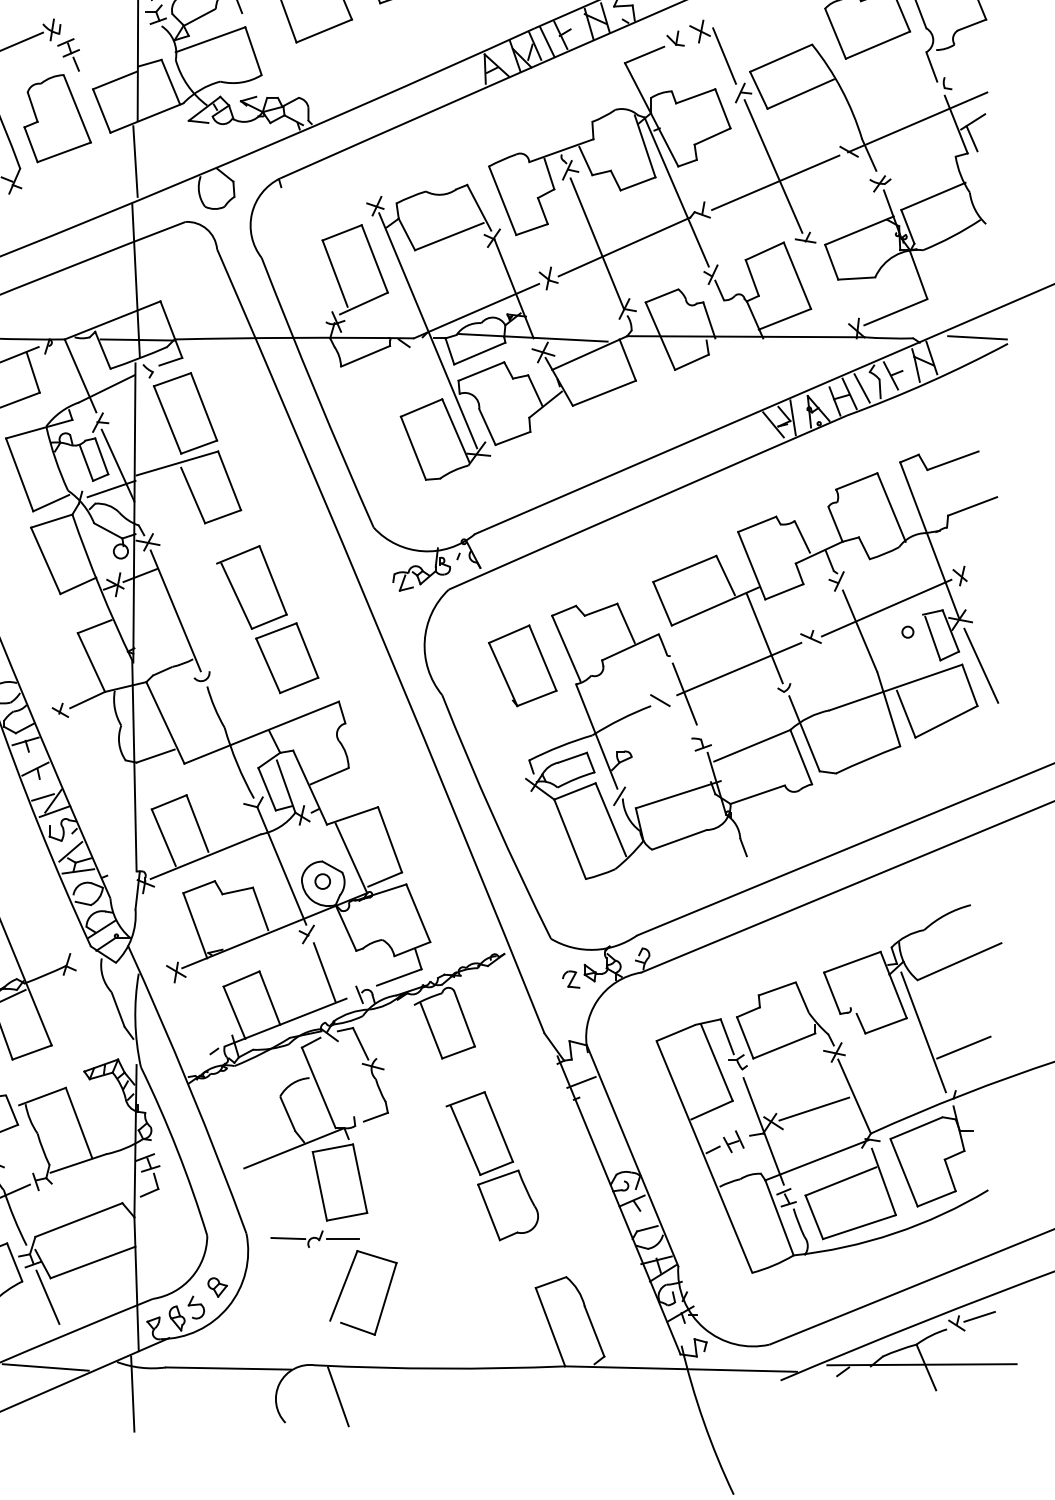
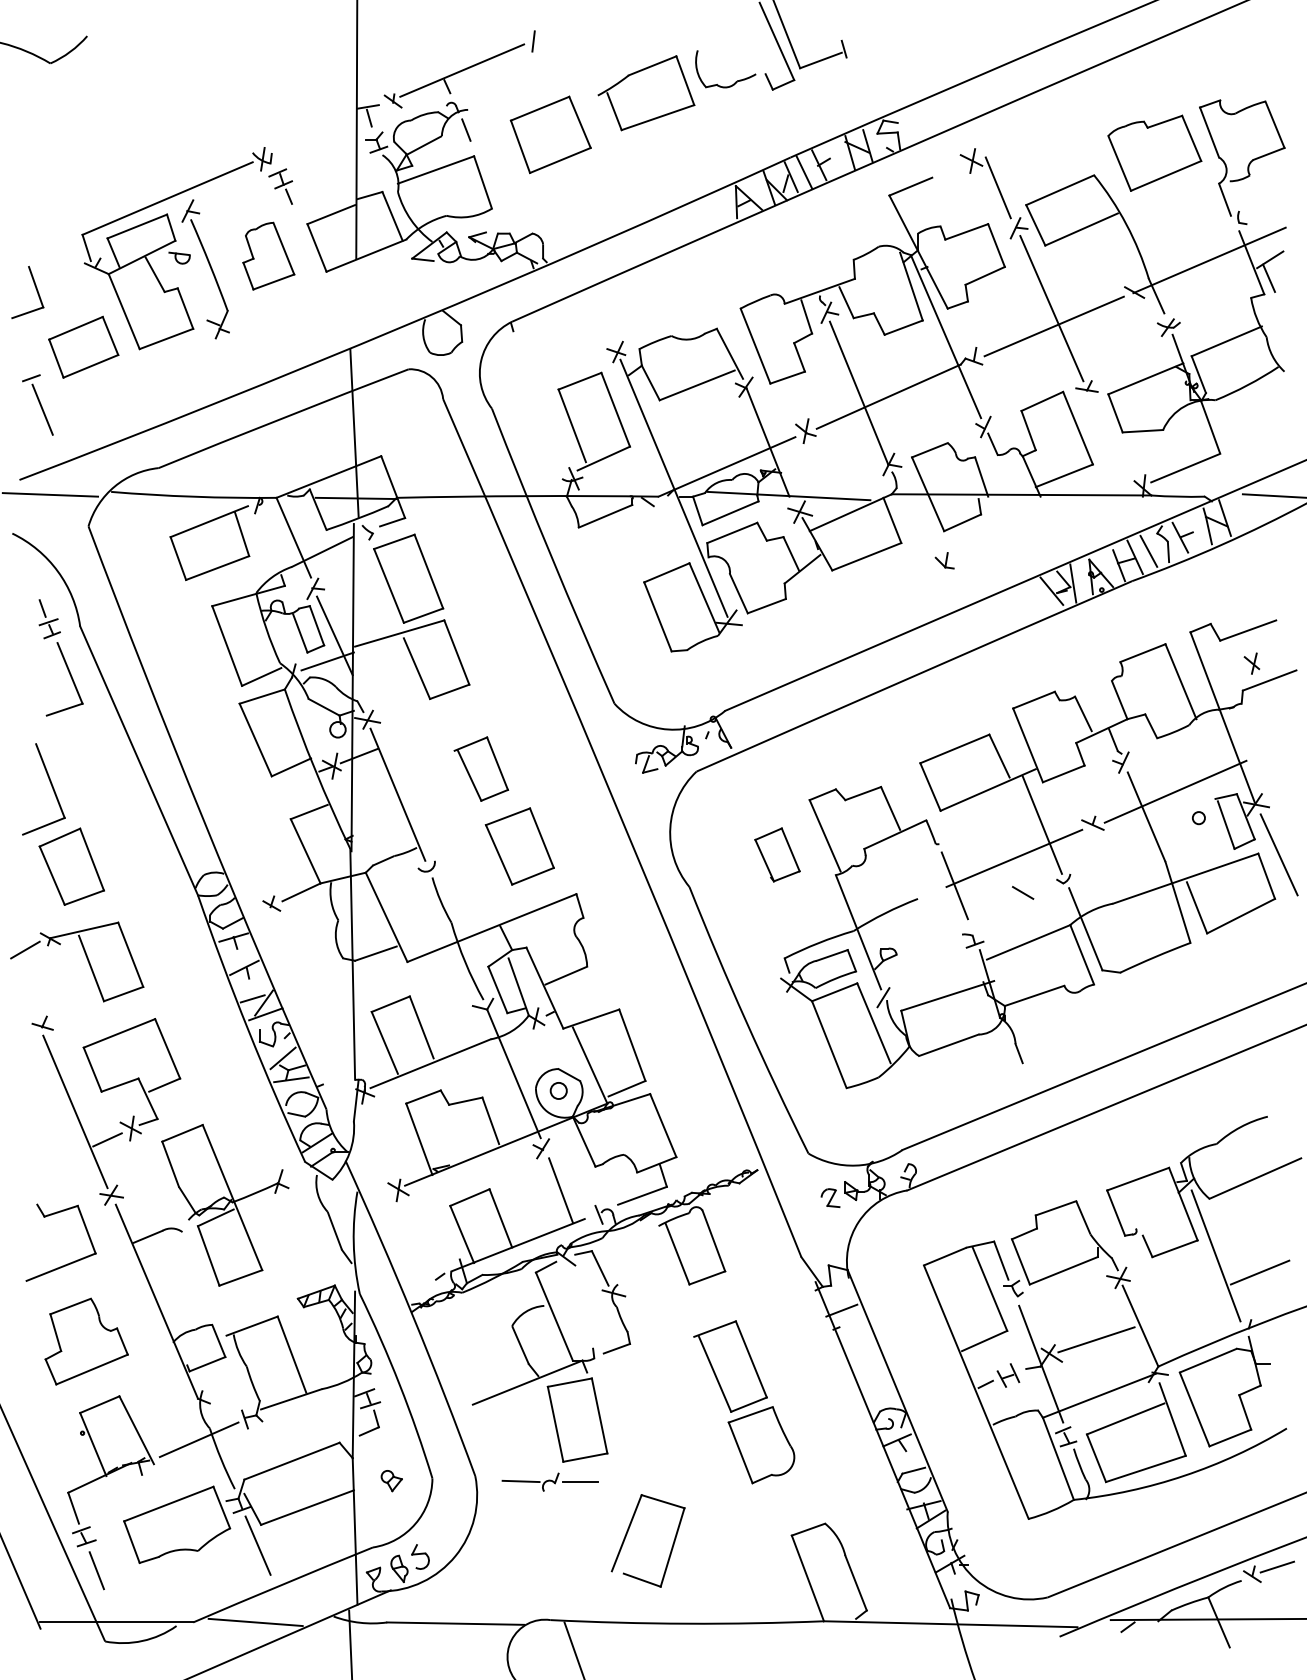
part: (675, 38) -> (944, 560), moved
part: (57, 117) -> (268, 255), size x0.7
line: (135, 160) -> (353, 302), removed
part: (959, 575) -> (1251, 663), moved
part: (252, 586) -> (481, 768), size x0.7
part: (522, 665) -> (777, 854), size x0.6
line: (660, 700) -> (1023, 892), moved
part: (217, 1287) -> (391, 1481), moved
part: (344, 1287) -> (627, 1534), moved

